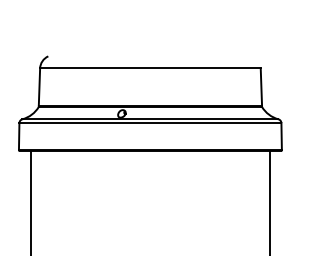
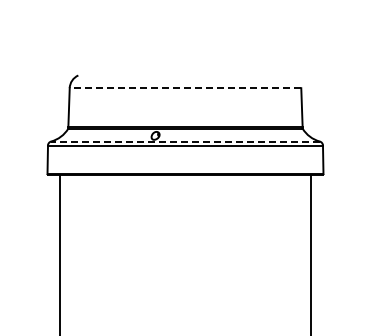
line: (150, 68) -> (185, 88), solid -> dashed
line: (150, 119) -> (185, 141), solid -> dashed

